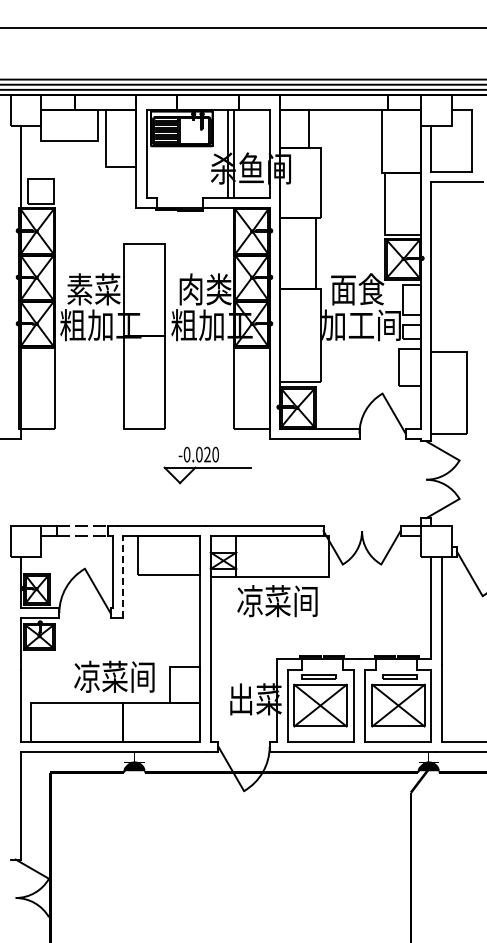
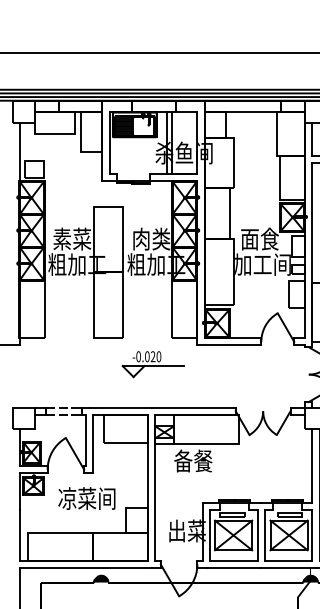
line: (123, 576) -> (93, 443), dashed -> solid
text: (277, 601) -> (202, 461), 凉菜间 -> 备餐
text: (114, 676) -> (86, 498), moved

